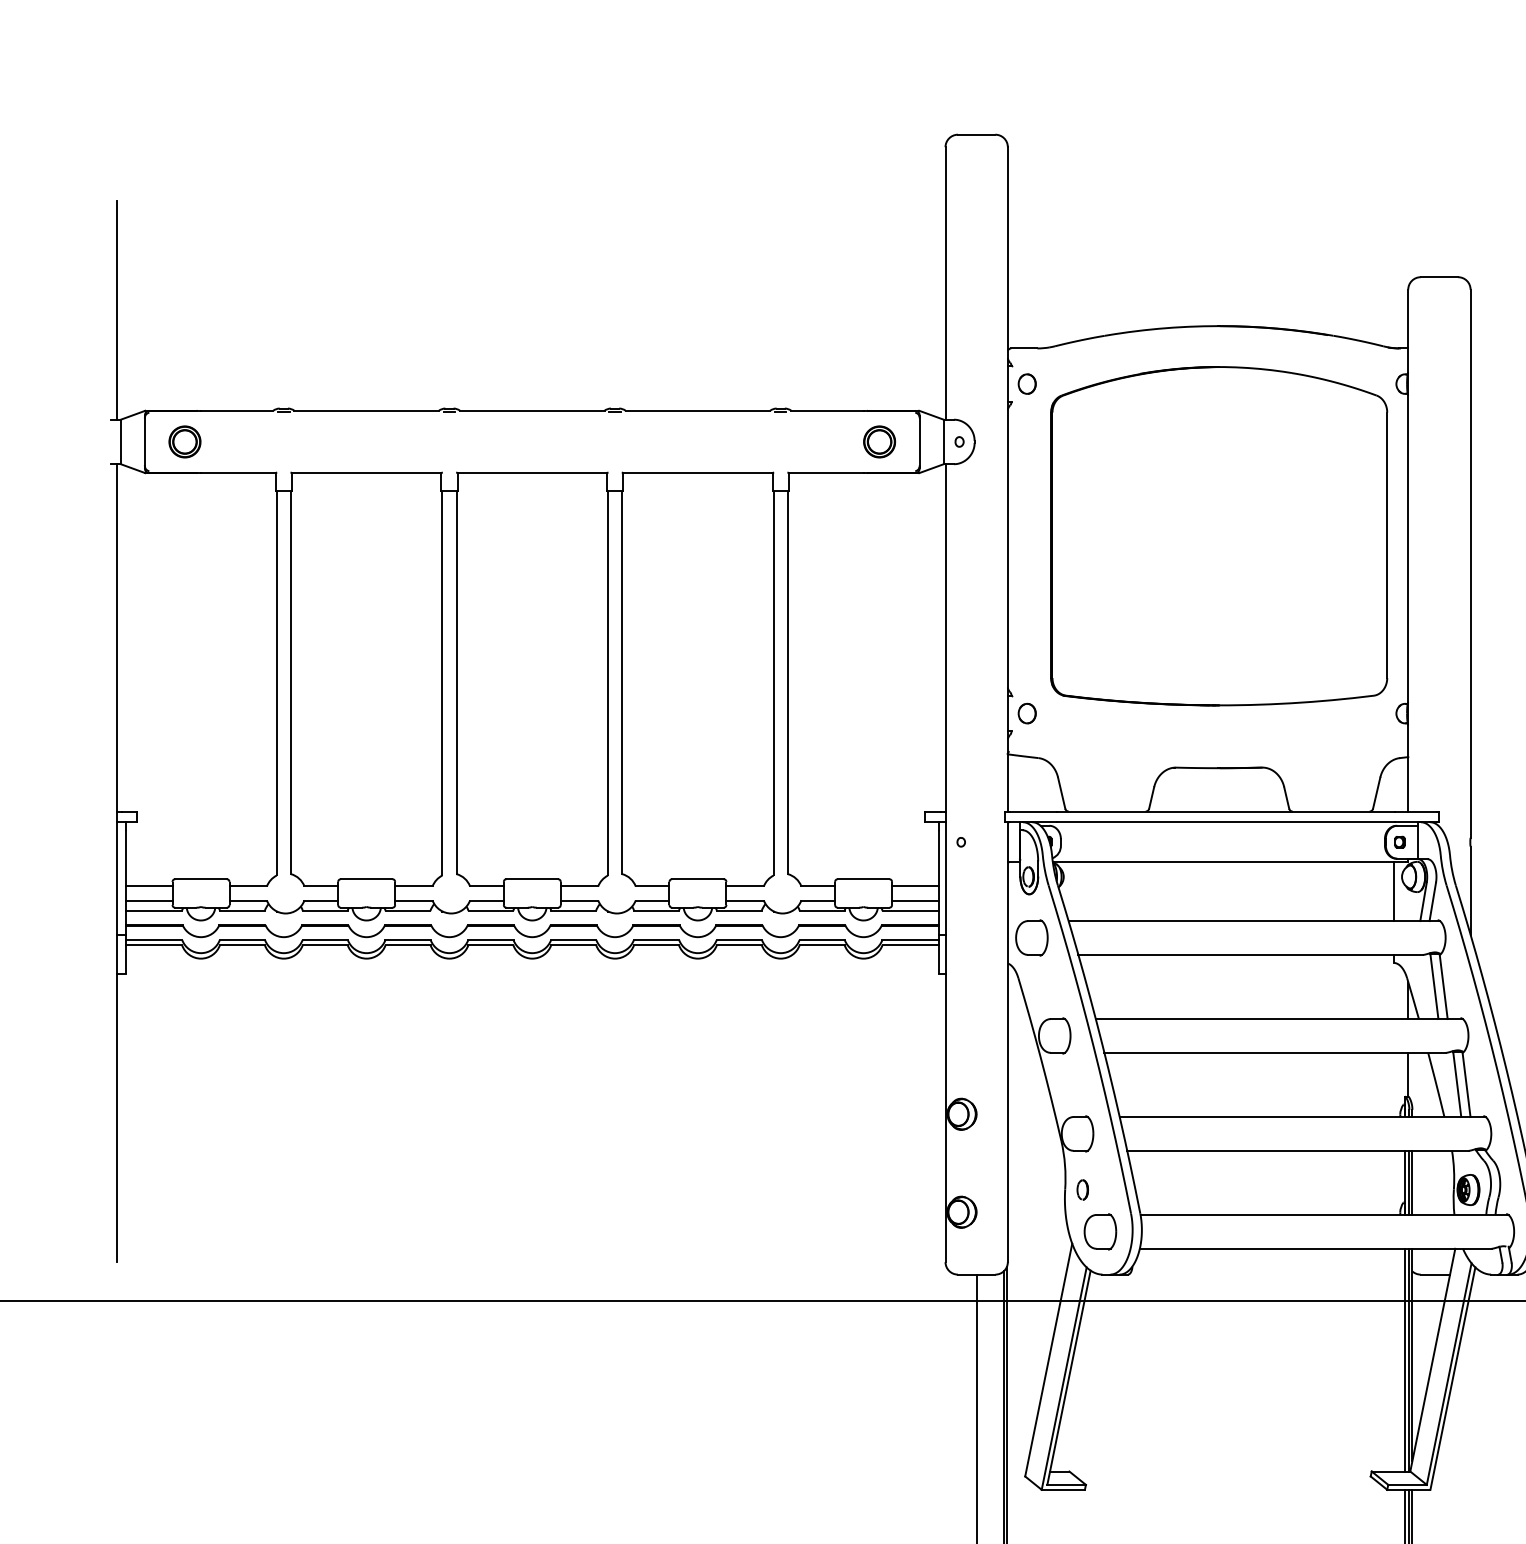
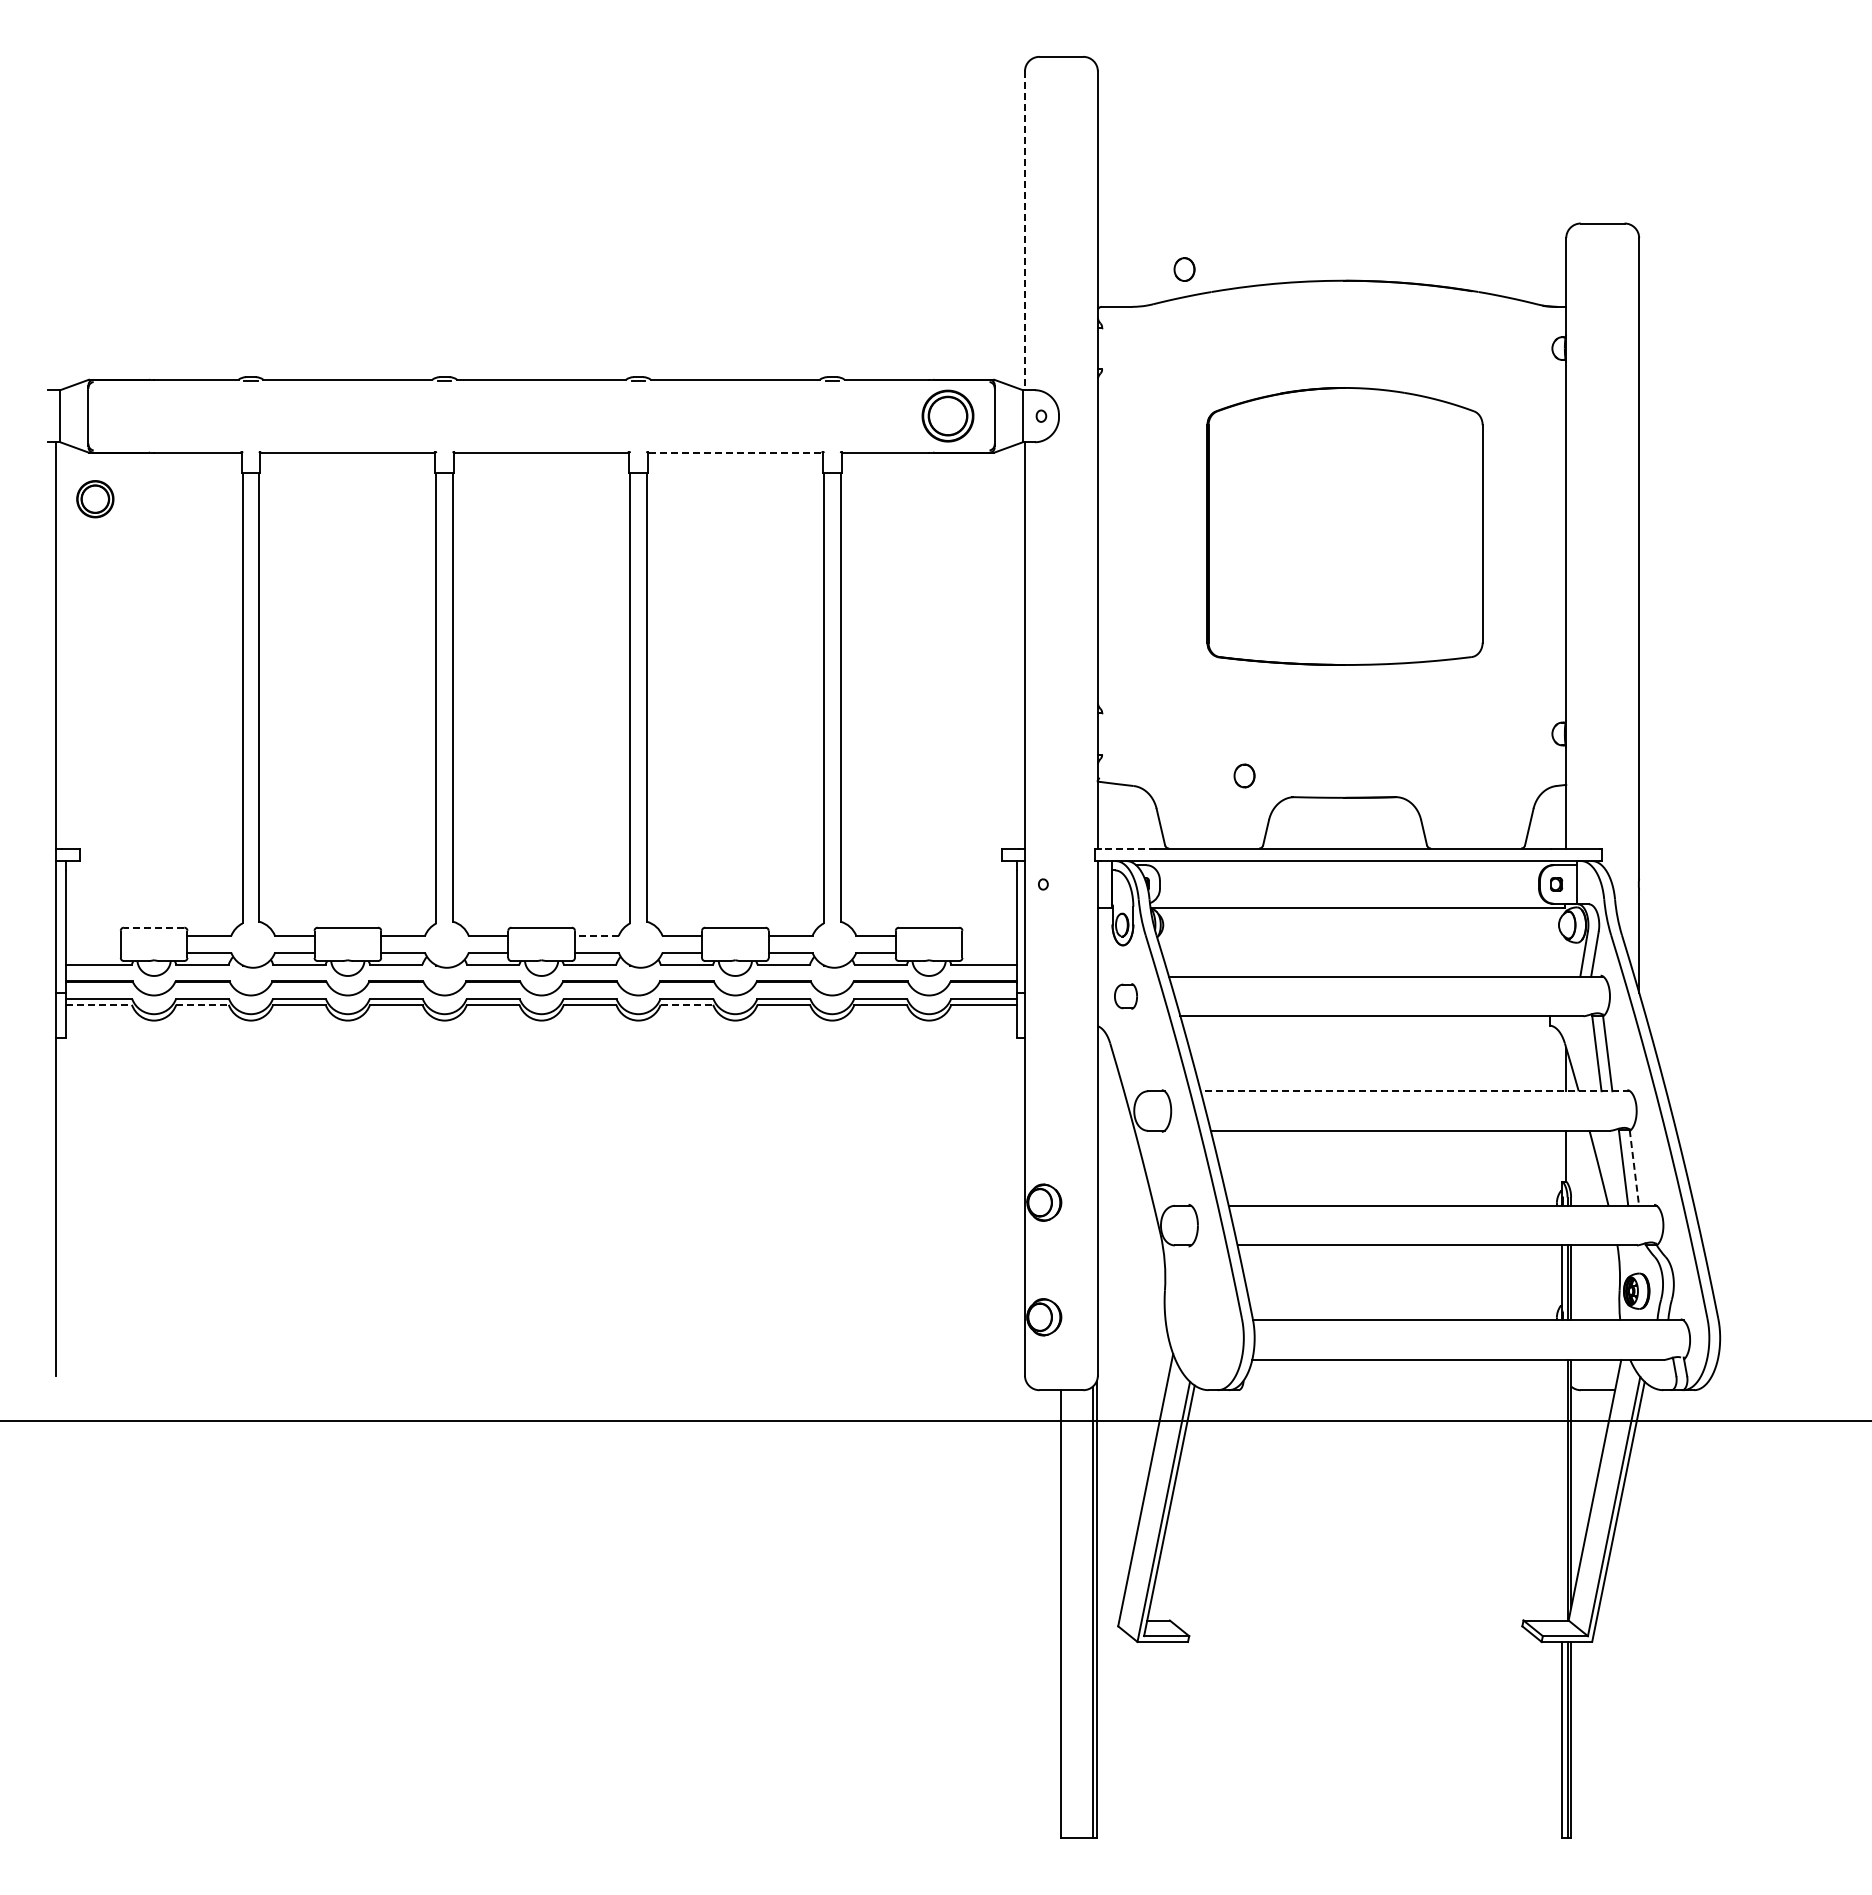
line: (945, 284) -> (1024, 231), solid -> dashed
line: (117, 309) -> (56, 261), removed
part: (1027, 384) -> (1184, 269), moved
part: (185, 442) -> (95, 499), moved
part: (879, 442) -> (947, 416), size x1.4
line: (698, 472) -> (735, 452), solid -> dashed
part: (1218, 536) -> (1344, 526), size x0.7
part: (1027, 713) -> (1244, 775), moved
line: (1033, 811) -> (1127, 848), solid -> dashed
line: (200, 879) -> (153, 927), solid -> dashed
line: (148, 886) -> (92, 936), removed
line: (579, 886) -> (596, 936), solid -> dashed
line: (915, 886) -> (989, 936), removed
line: (1393, 891) -> (1549, 941), removed
line: (148, 900) -> (92, 952), removed
line: (915, 900) -> (989, 952), removed
part: (1031, 938) -> (1125, 996), size x0.6
line: (153, 944) -> (98, 1004), solid -> dashed
line: (243, 944) -> (203, 1004), solid -> dashed
line: (657, 944) -> (687, 1004), solid -> dashed
line: (1279, 1019) -> (1415, 1091), solid -> dashed
line: (1466, 1085) -> (1634, 1168), solid -> dashed
part: (1082, 1190) -> (1185, 1291), removed
part: (1099, 1231) -> (1205, 1339), removed
line: (1405, 1360) -> (1562, 1490), removed

